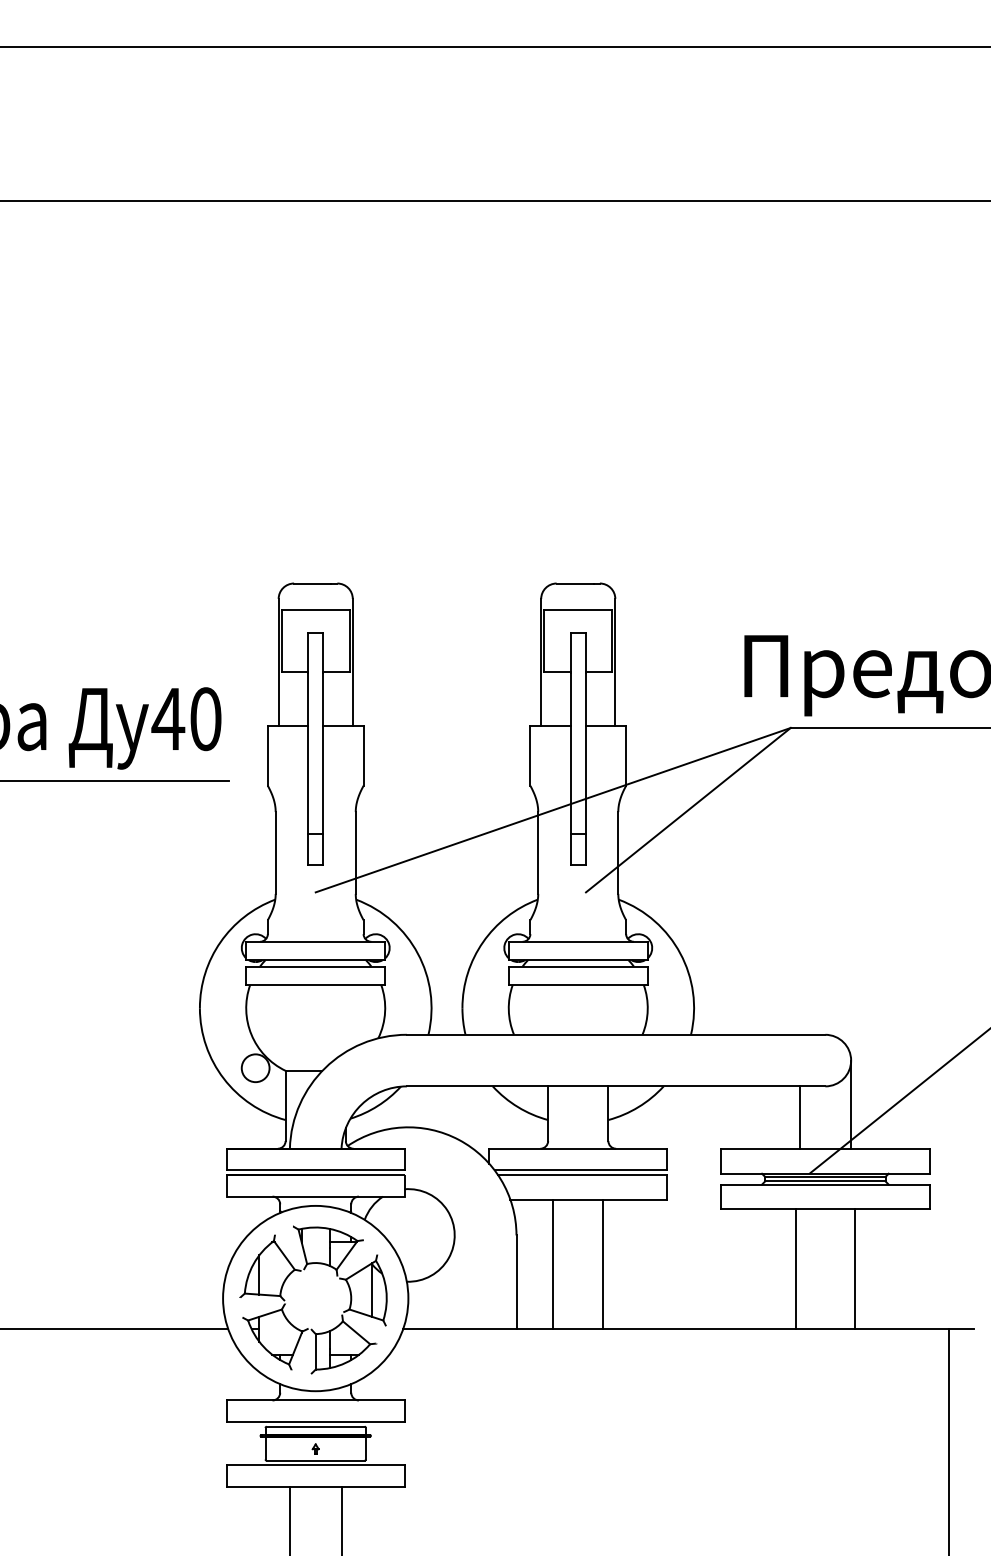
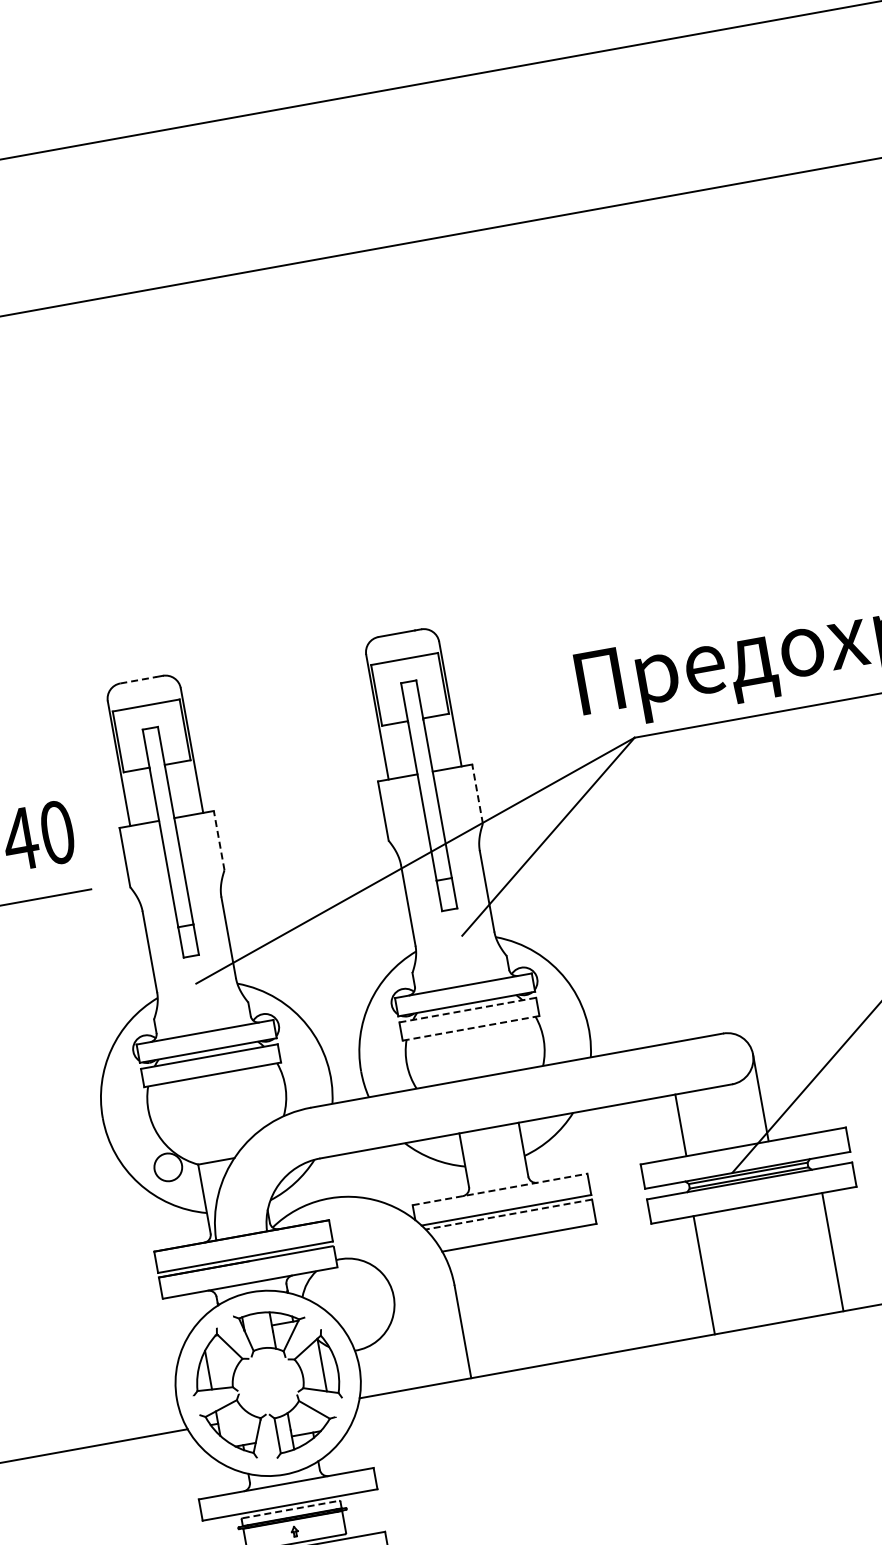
line: (313, 583) -> (139, 680), solid -> dashed
line: (363, 755) -> (219, 840), solid -> dashed
line: (626, 755) -> (477, 793), solid -> dashed
line: (577, 966) -> (467, 1010), solid -> dashed
line: (577, 985) -> (470, 1028), solid -> dashed
line: (799, 1117) -> (680, 1125), moved
line: (578, 1148) -> (500, 1189), solid -> dashed
line: (582, 1175) -> (508, 1215), solid -> dashed
line: (553, 1264) -> (496, 1307), removed
line: (603, 1264) -> (545, 1298), removed
line: (796, 1269) -> (704, 1275), moved
line: (854, 1269) -> (832, 1252), moved
line: (315, 1426) -> (290, 1509), solid -> dashed

